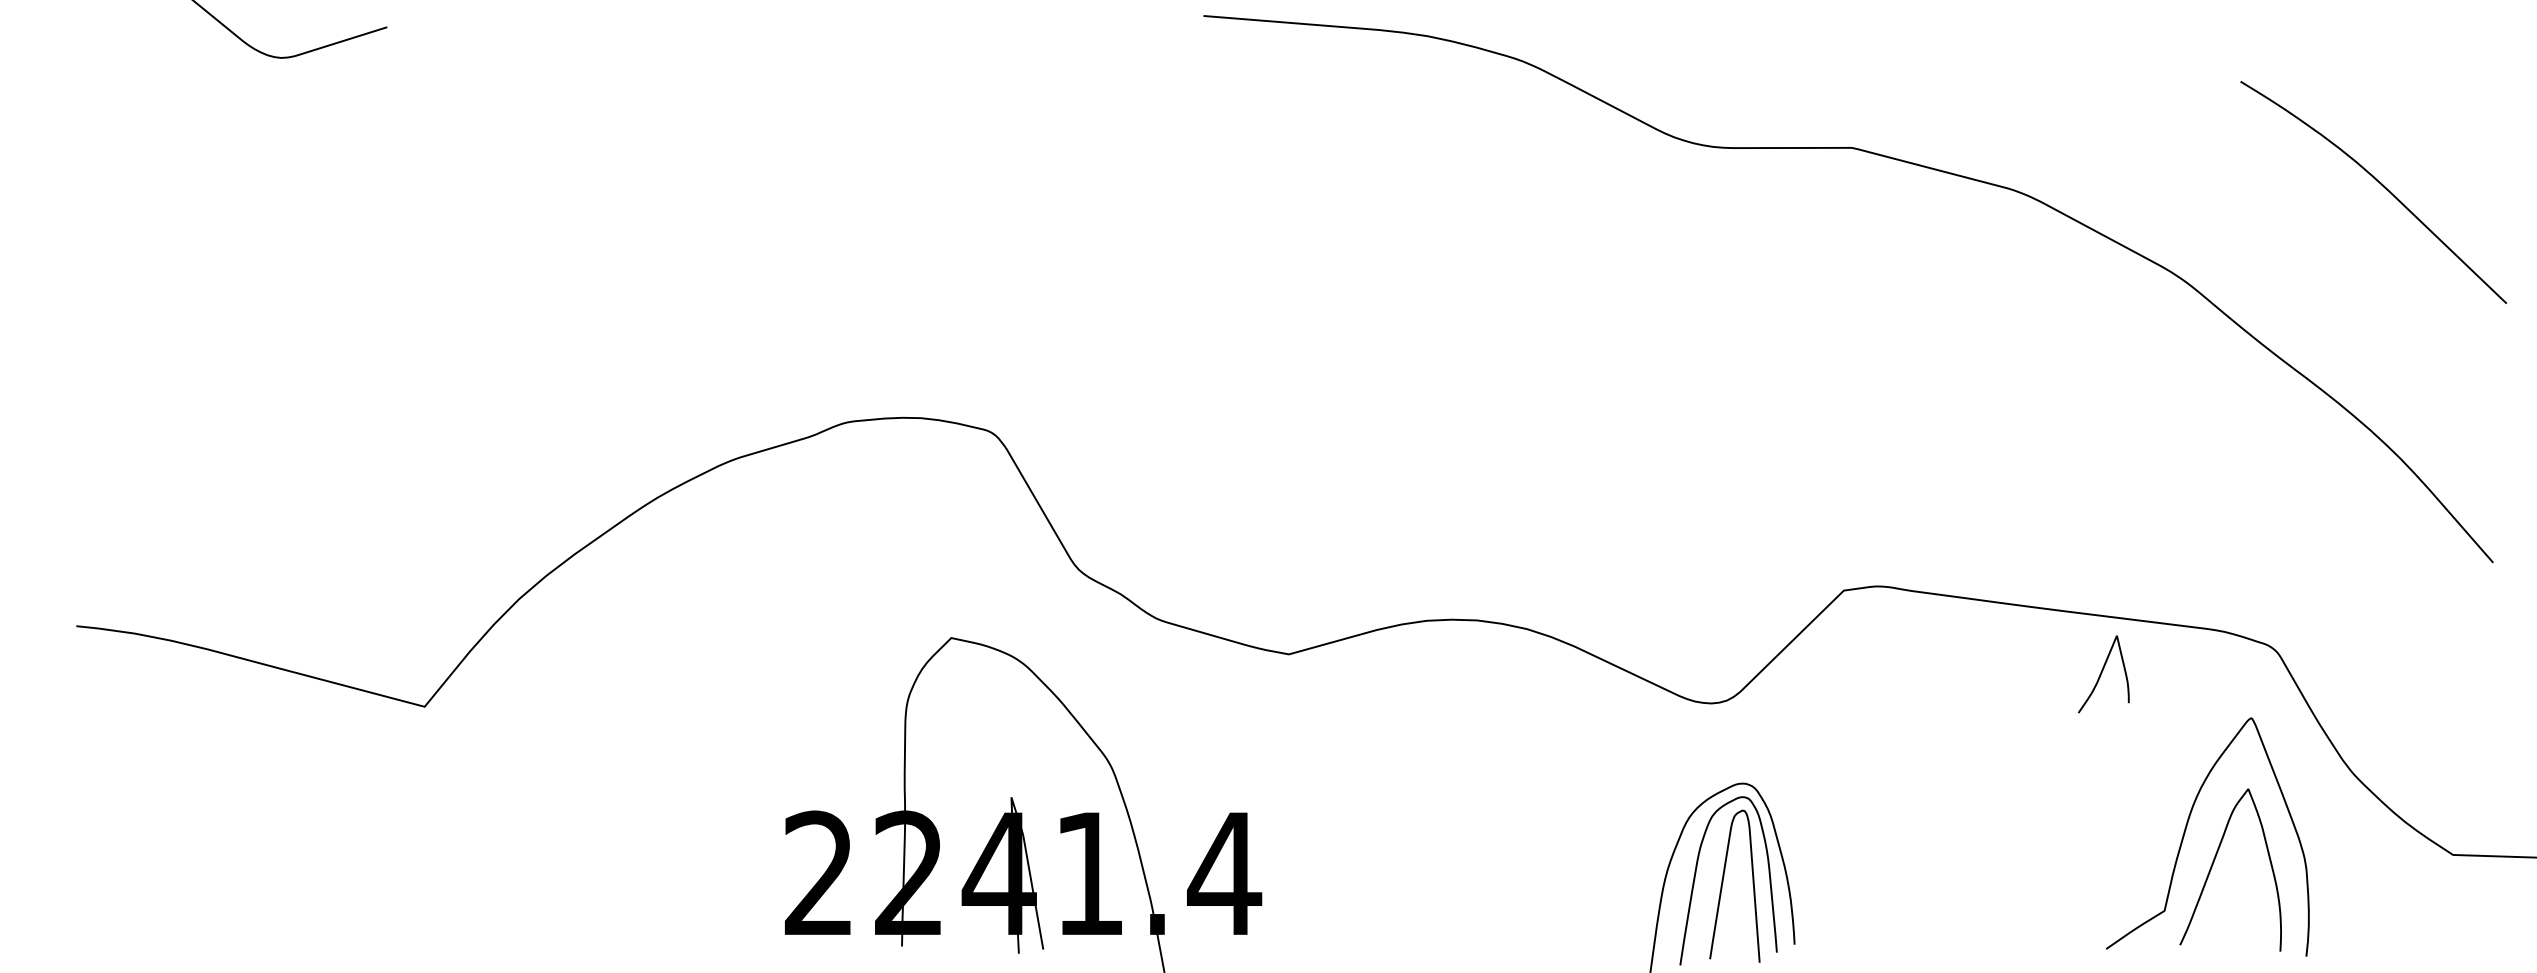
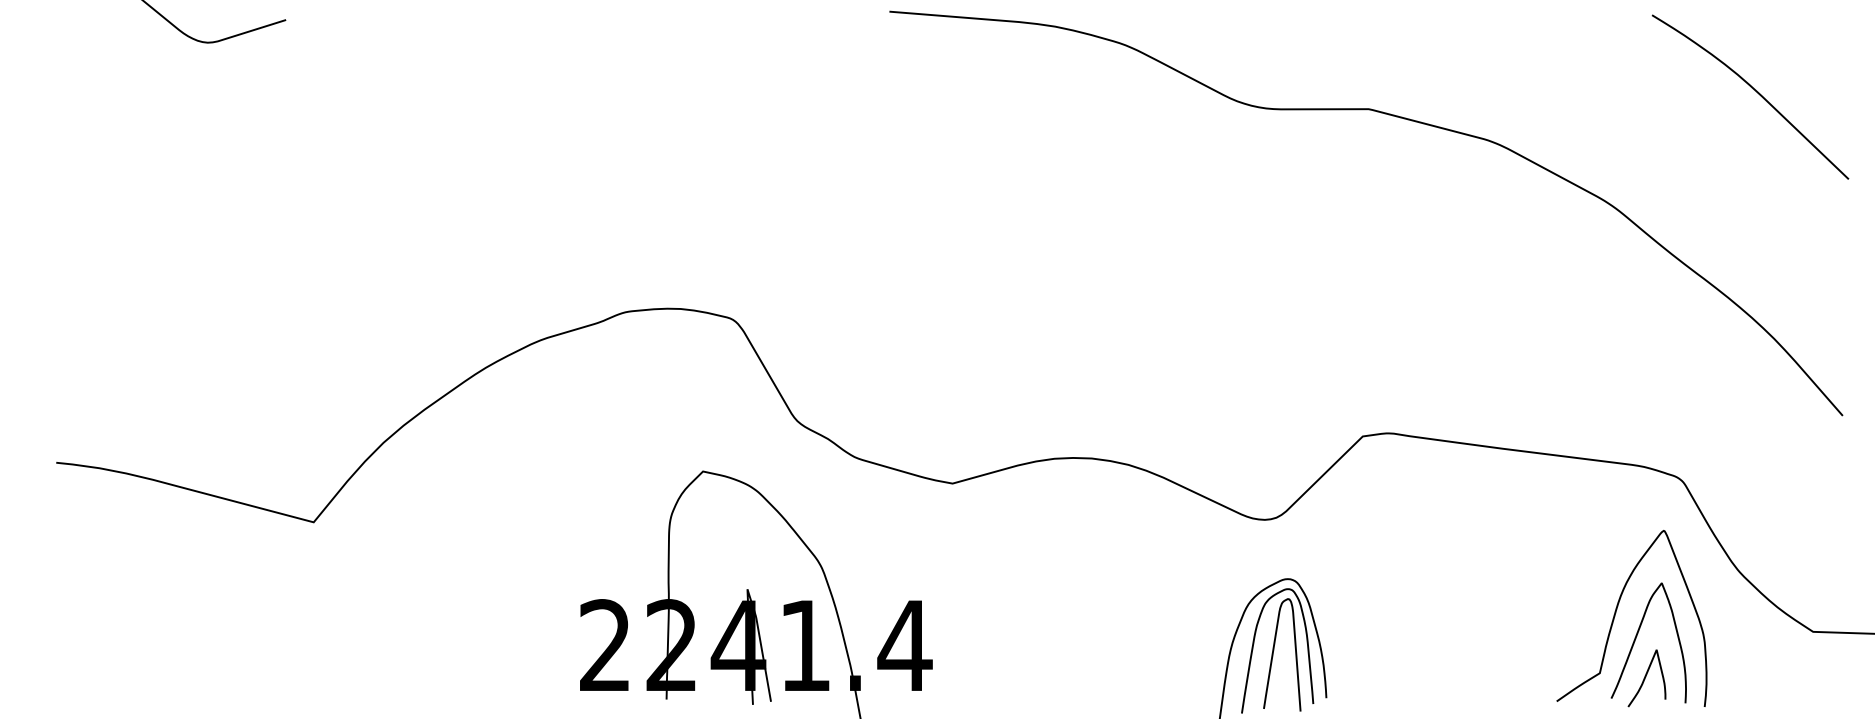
curve: (2380, 184) -> (1755, 91), moved
curve: (2103, 673) -> (1646, 677), moved

